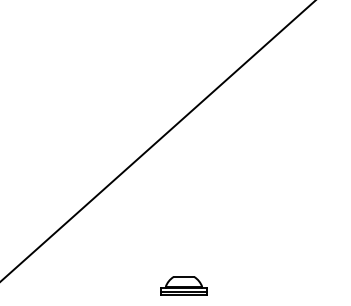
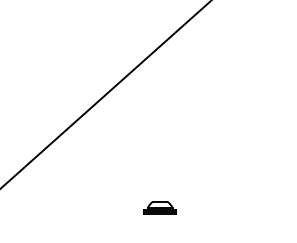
part: (184, 285) -> (160, 207), size x0.71

